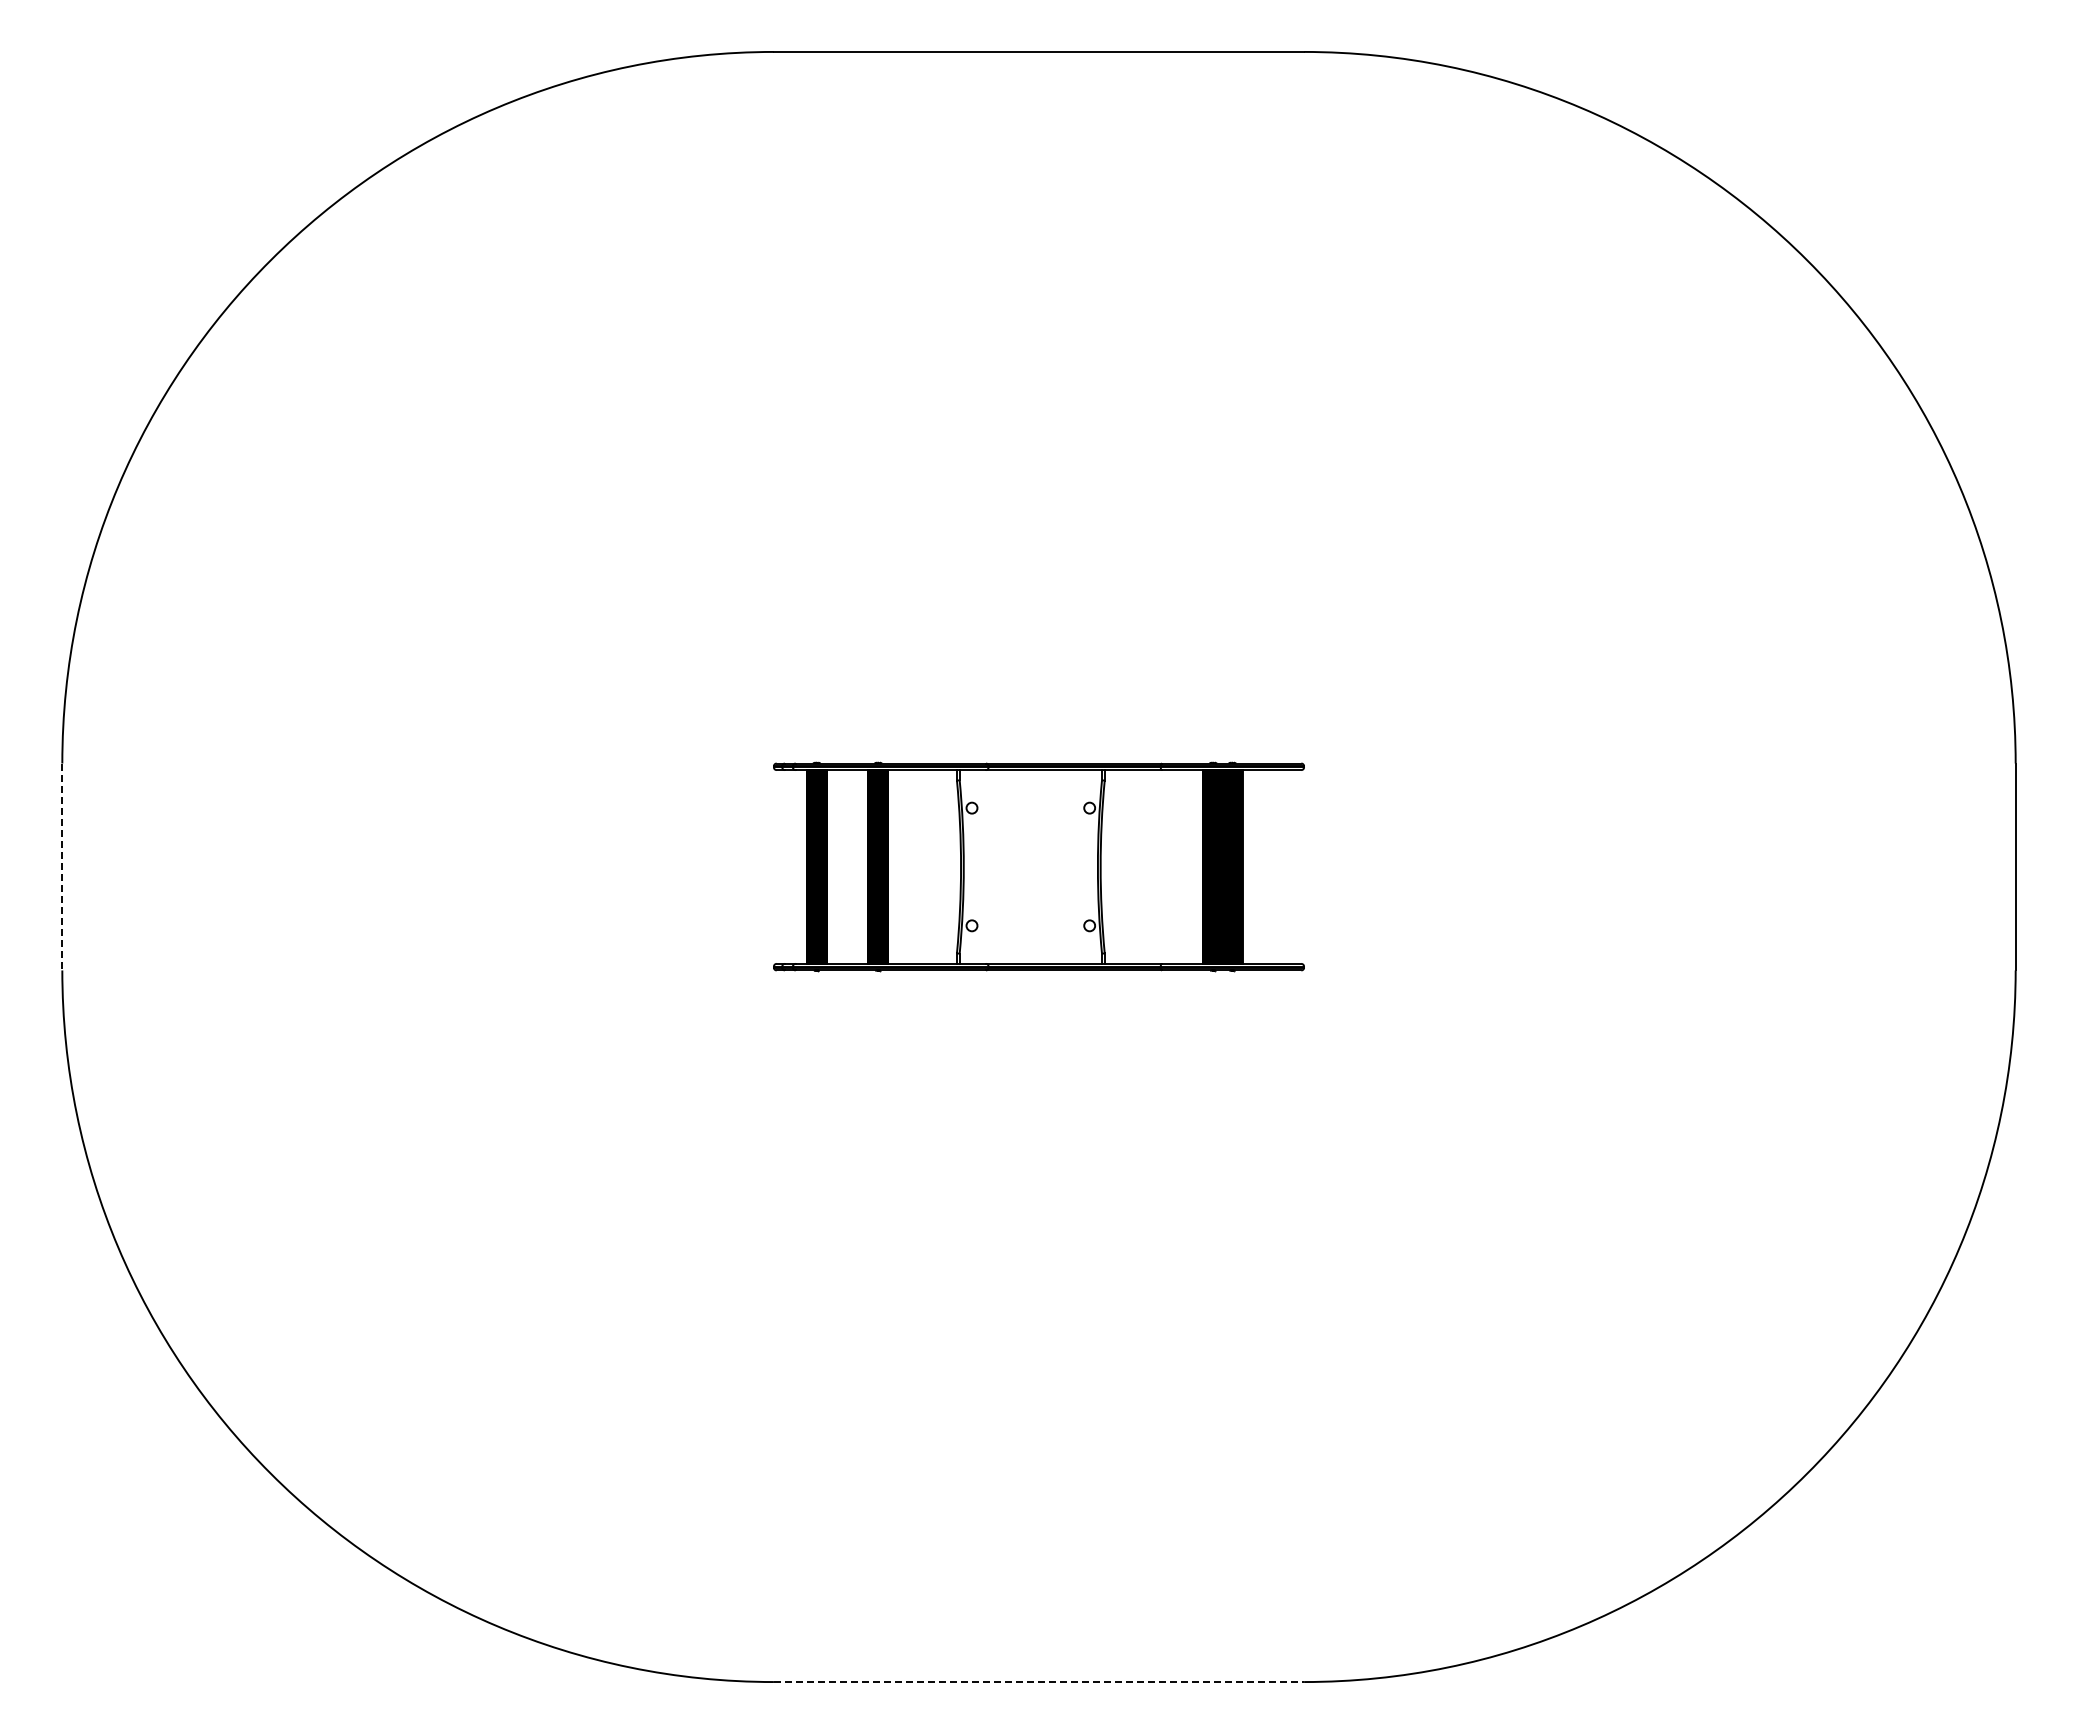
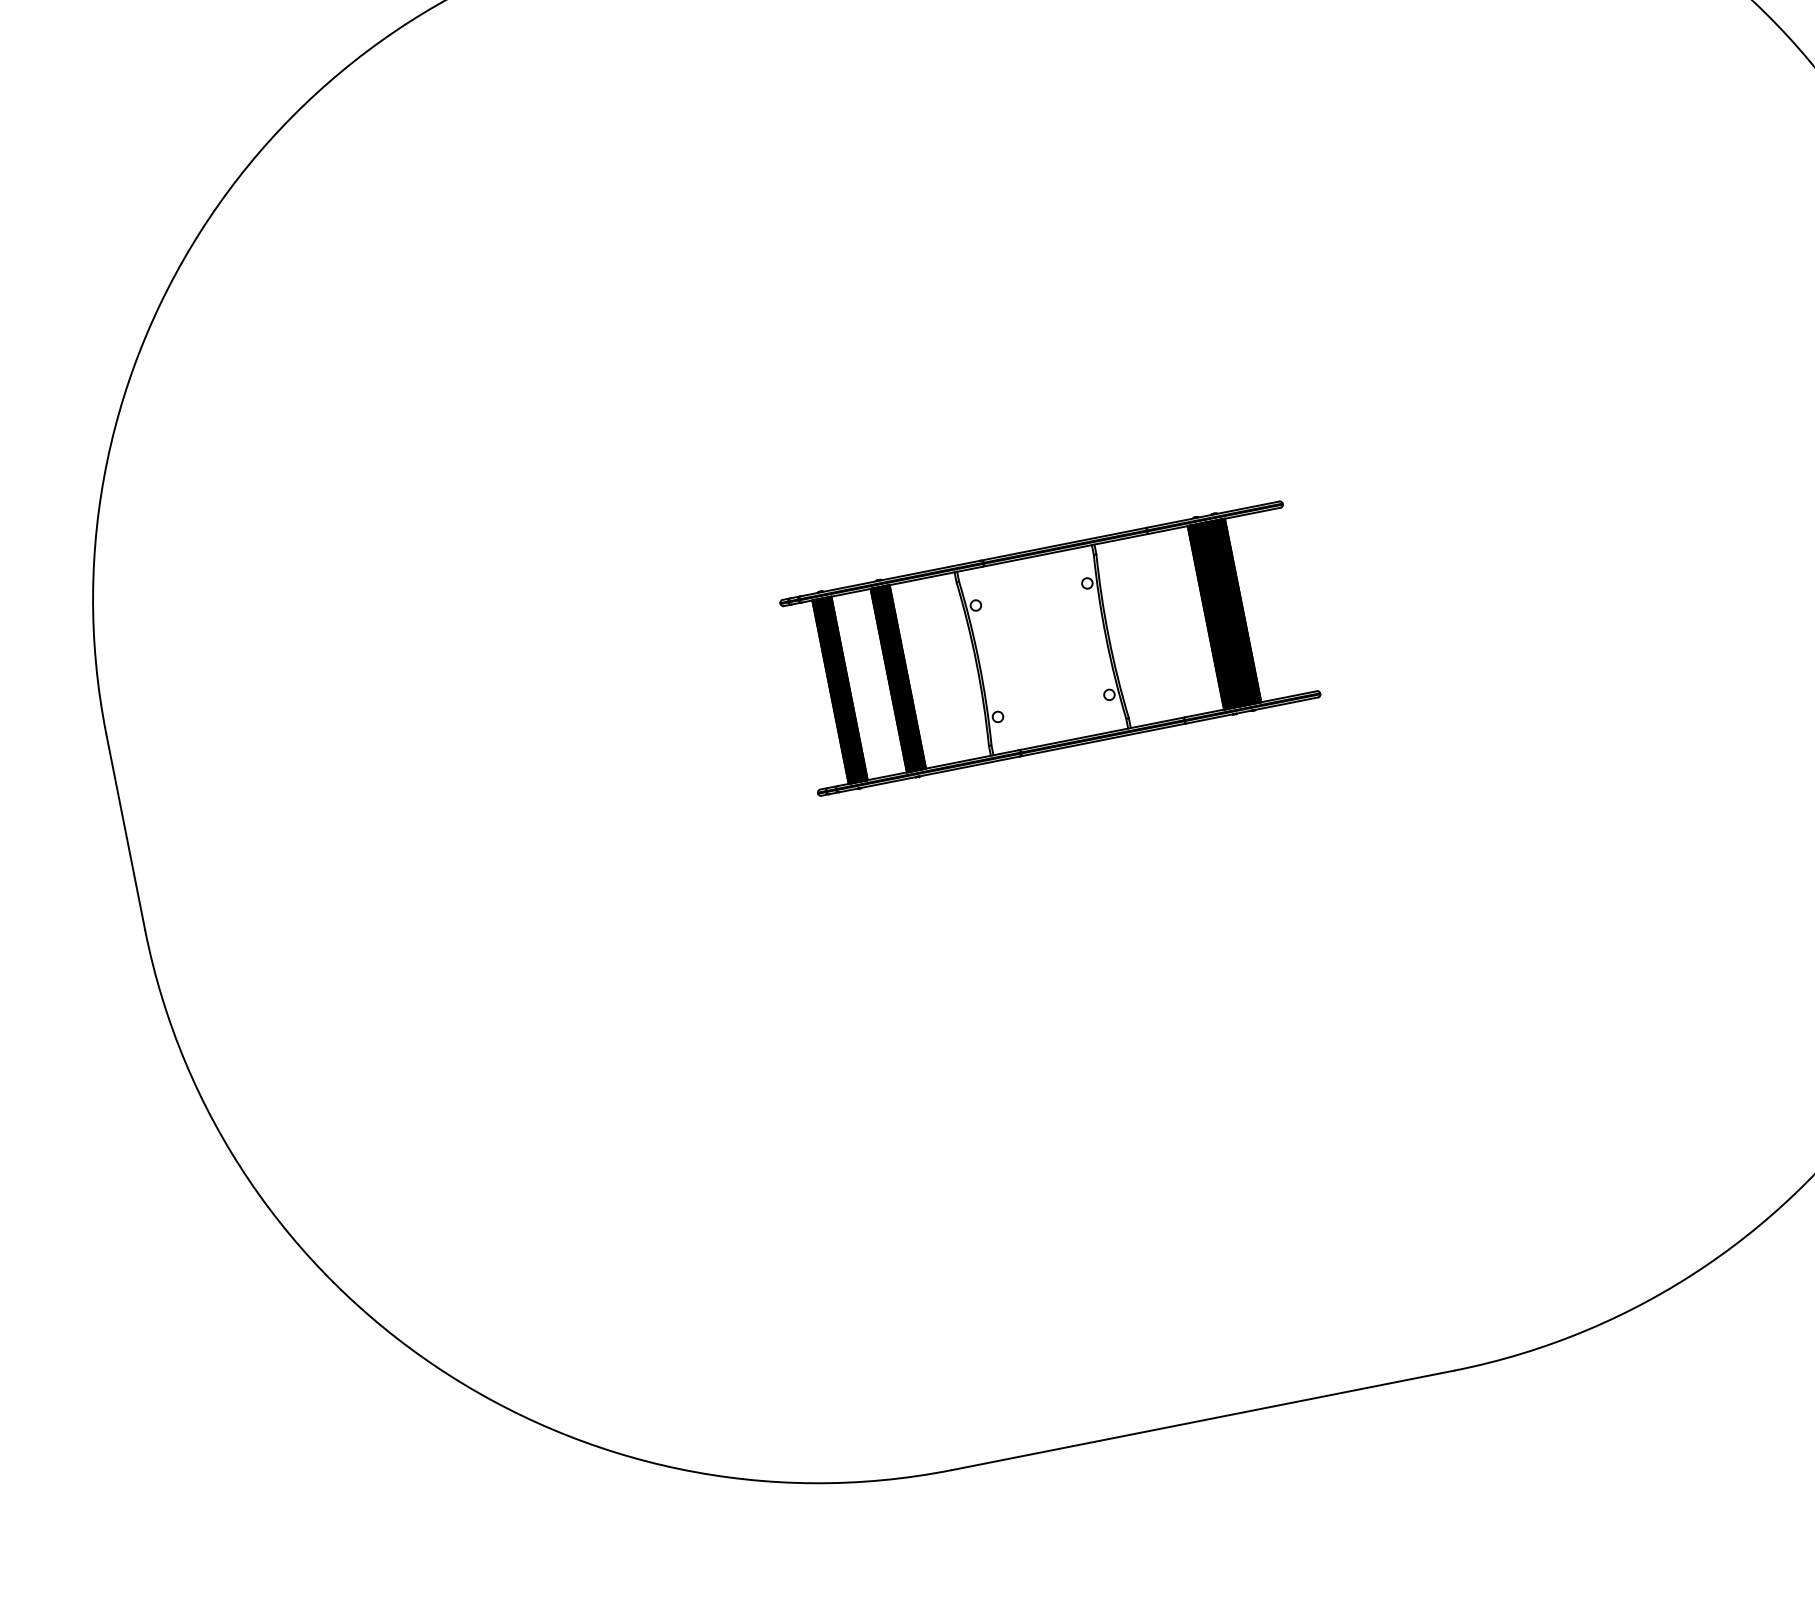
line: (62, 867) -> (125, 832), dashed -> solid
line: (1039, 1682) -> (1203, 1420), dashed -> solid

